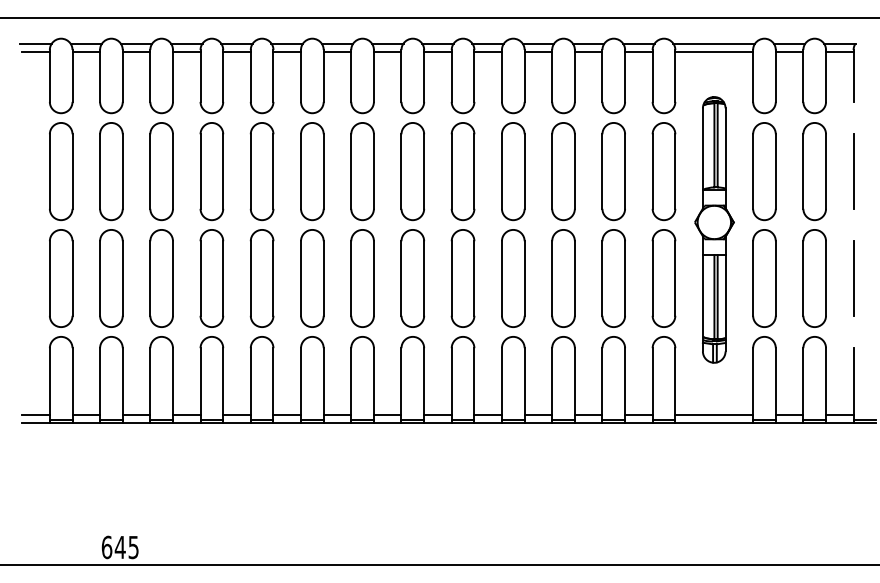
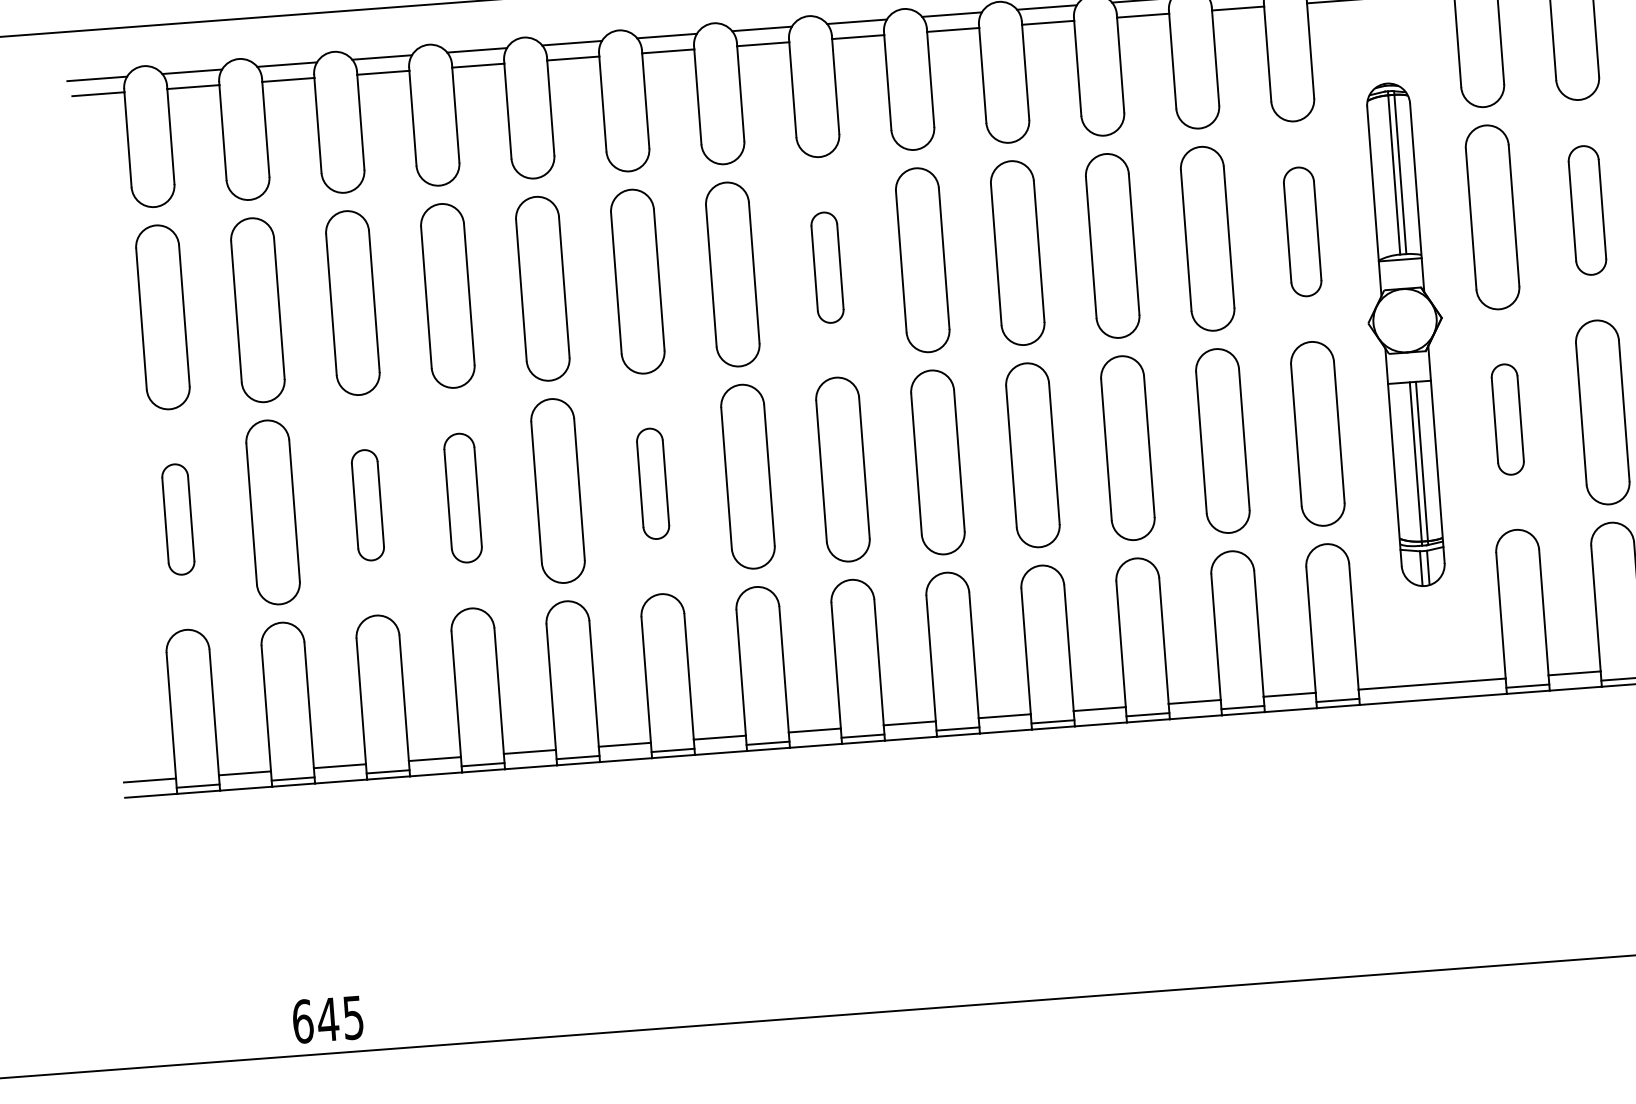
part: (412, 171) -> (827, 267), size x0.6
part: (663, 171) -> (1301, 231), size x0.7
part: (814, 171) -> (1587, 210), size x0.7
part: (61, 278) -> (178, 519), size x0.6
part: (161, 278) -> (367, 505), size x0.6
part: (211, 278) -> (462, 498), size x0.7
part: (312, 278) -> (653, 483), size x0.6
part: (764, 278) -> (1507, 419), size x0.6

